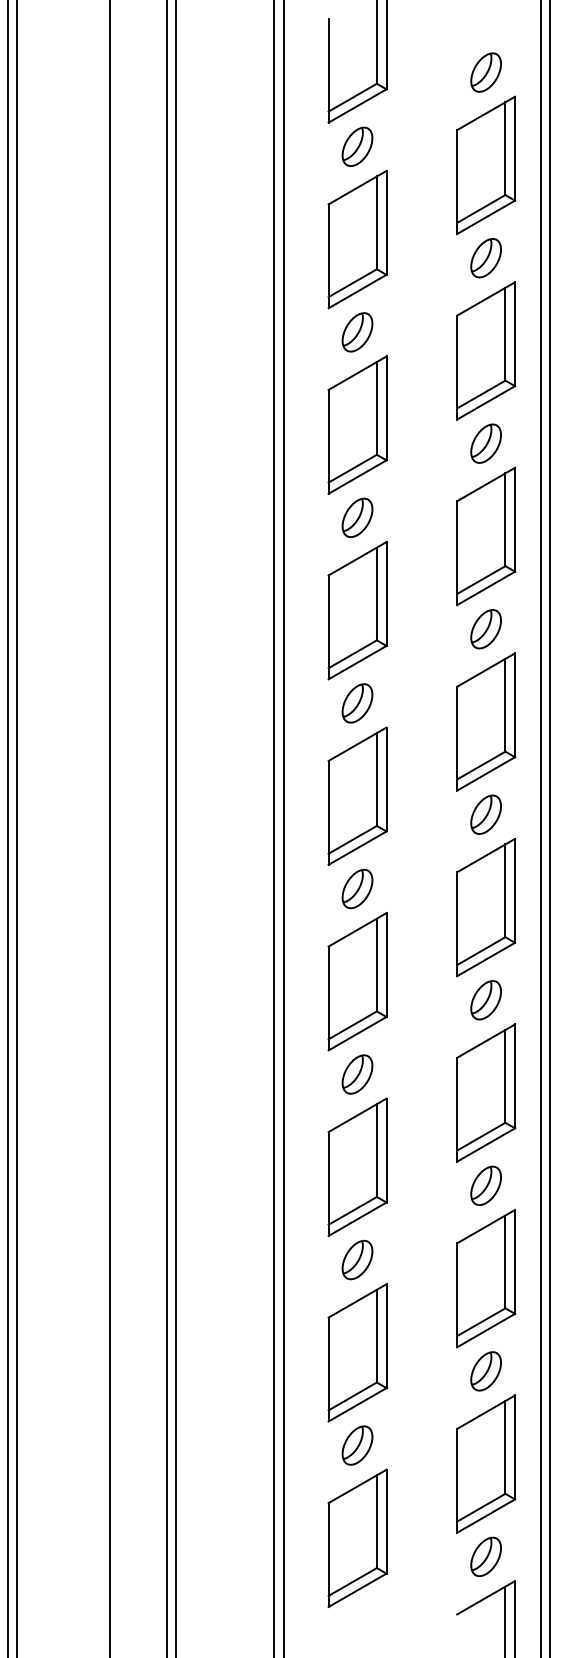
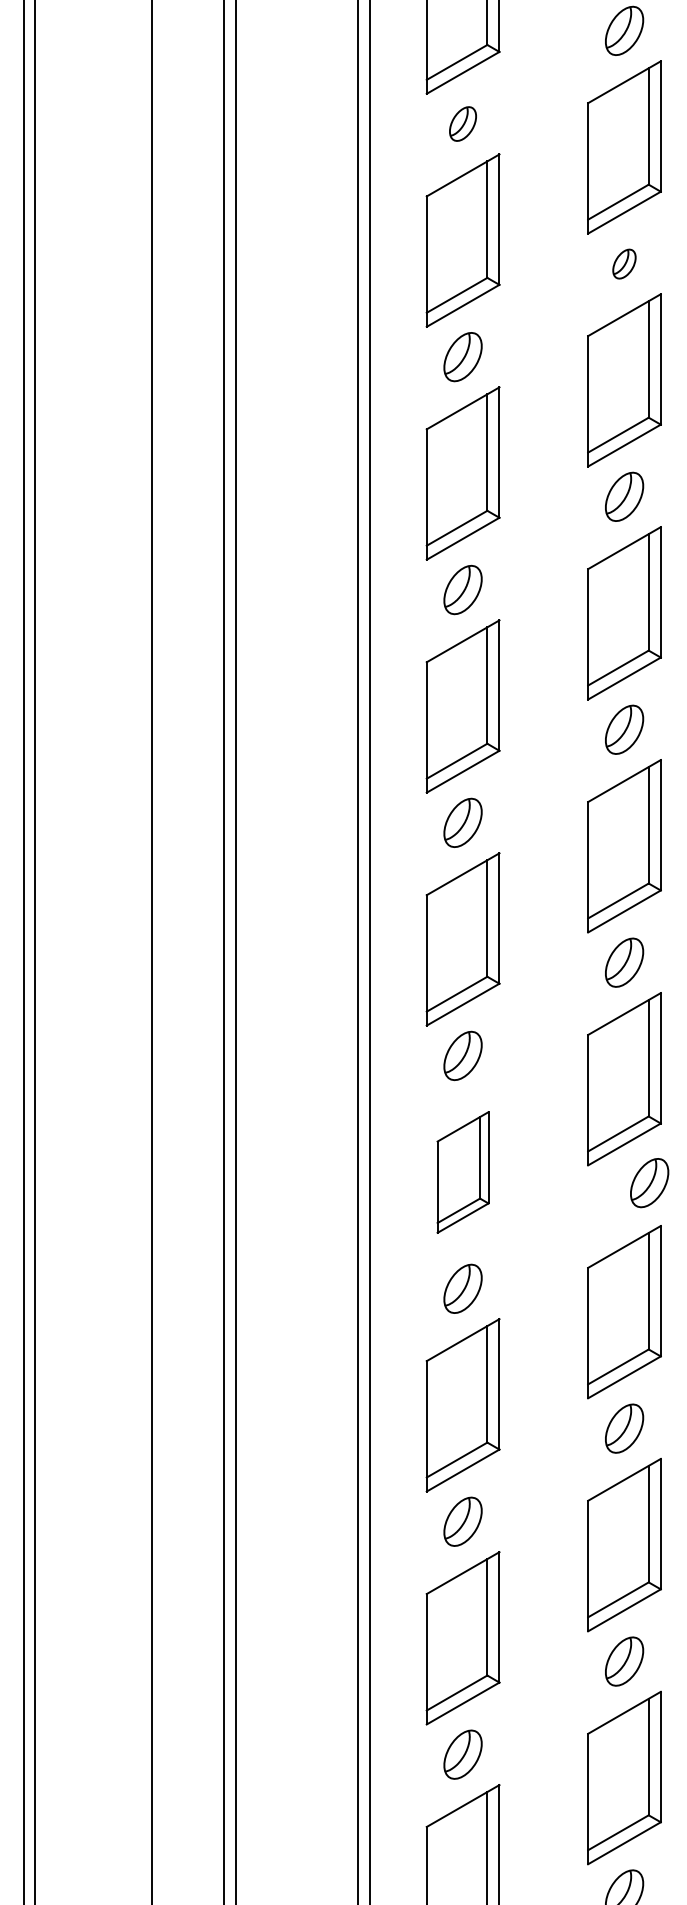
part: (357, 146) -> (463, 123), size x0.7
part: (485, 258) -> (623, 264), size x0.6
part: (357, 981) -> (463, 1172), size x0.7
part: (485, 1000) -> (648, 1183), moved

